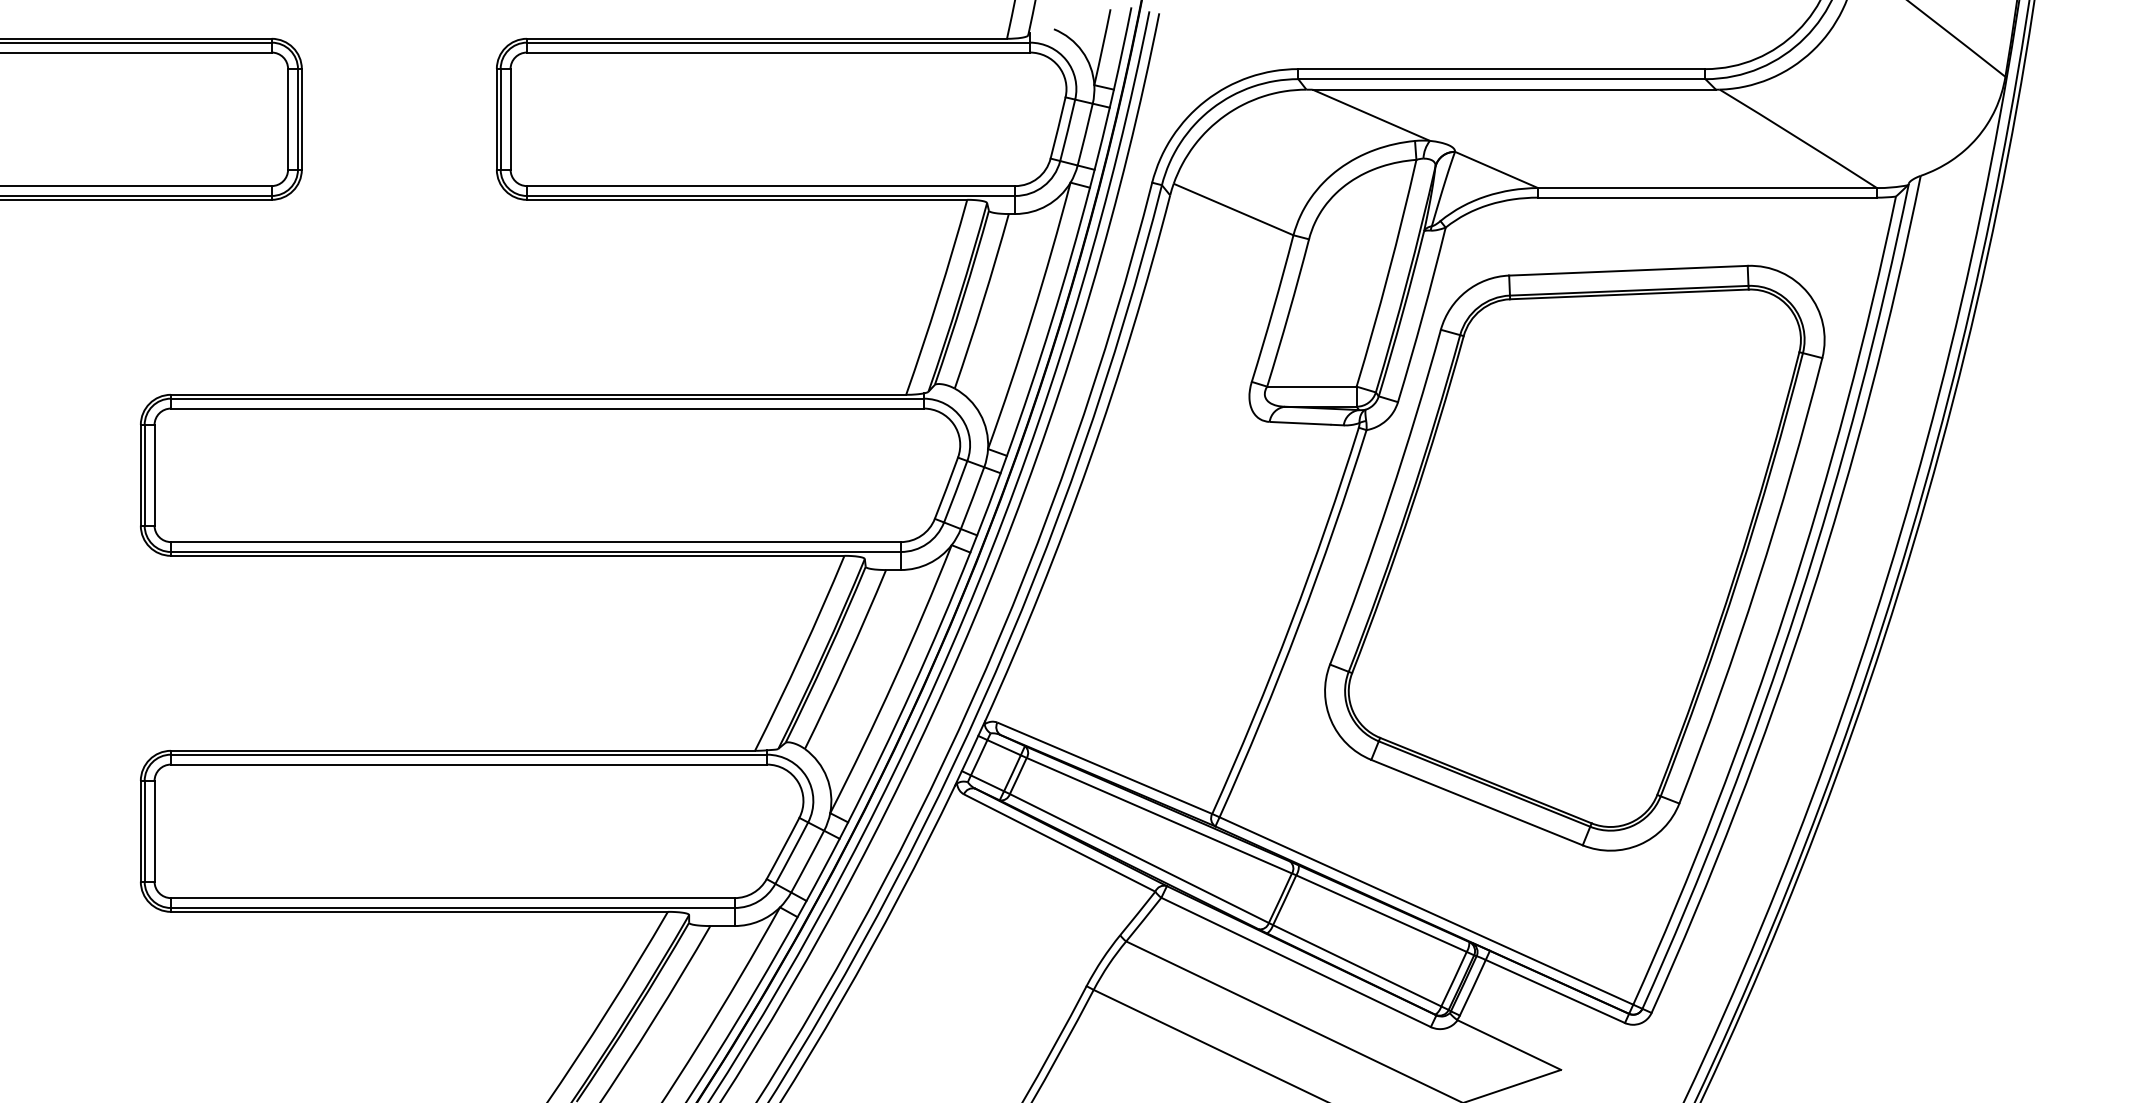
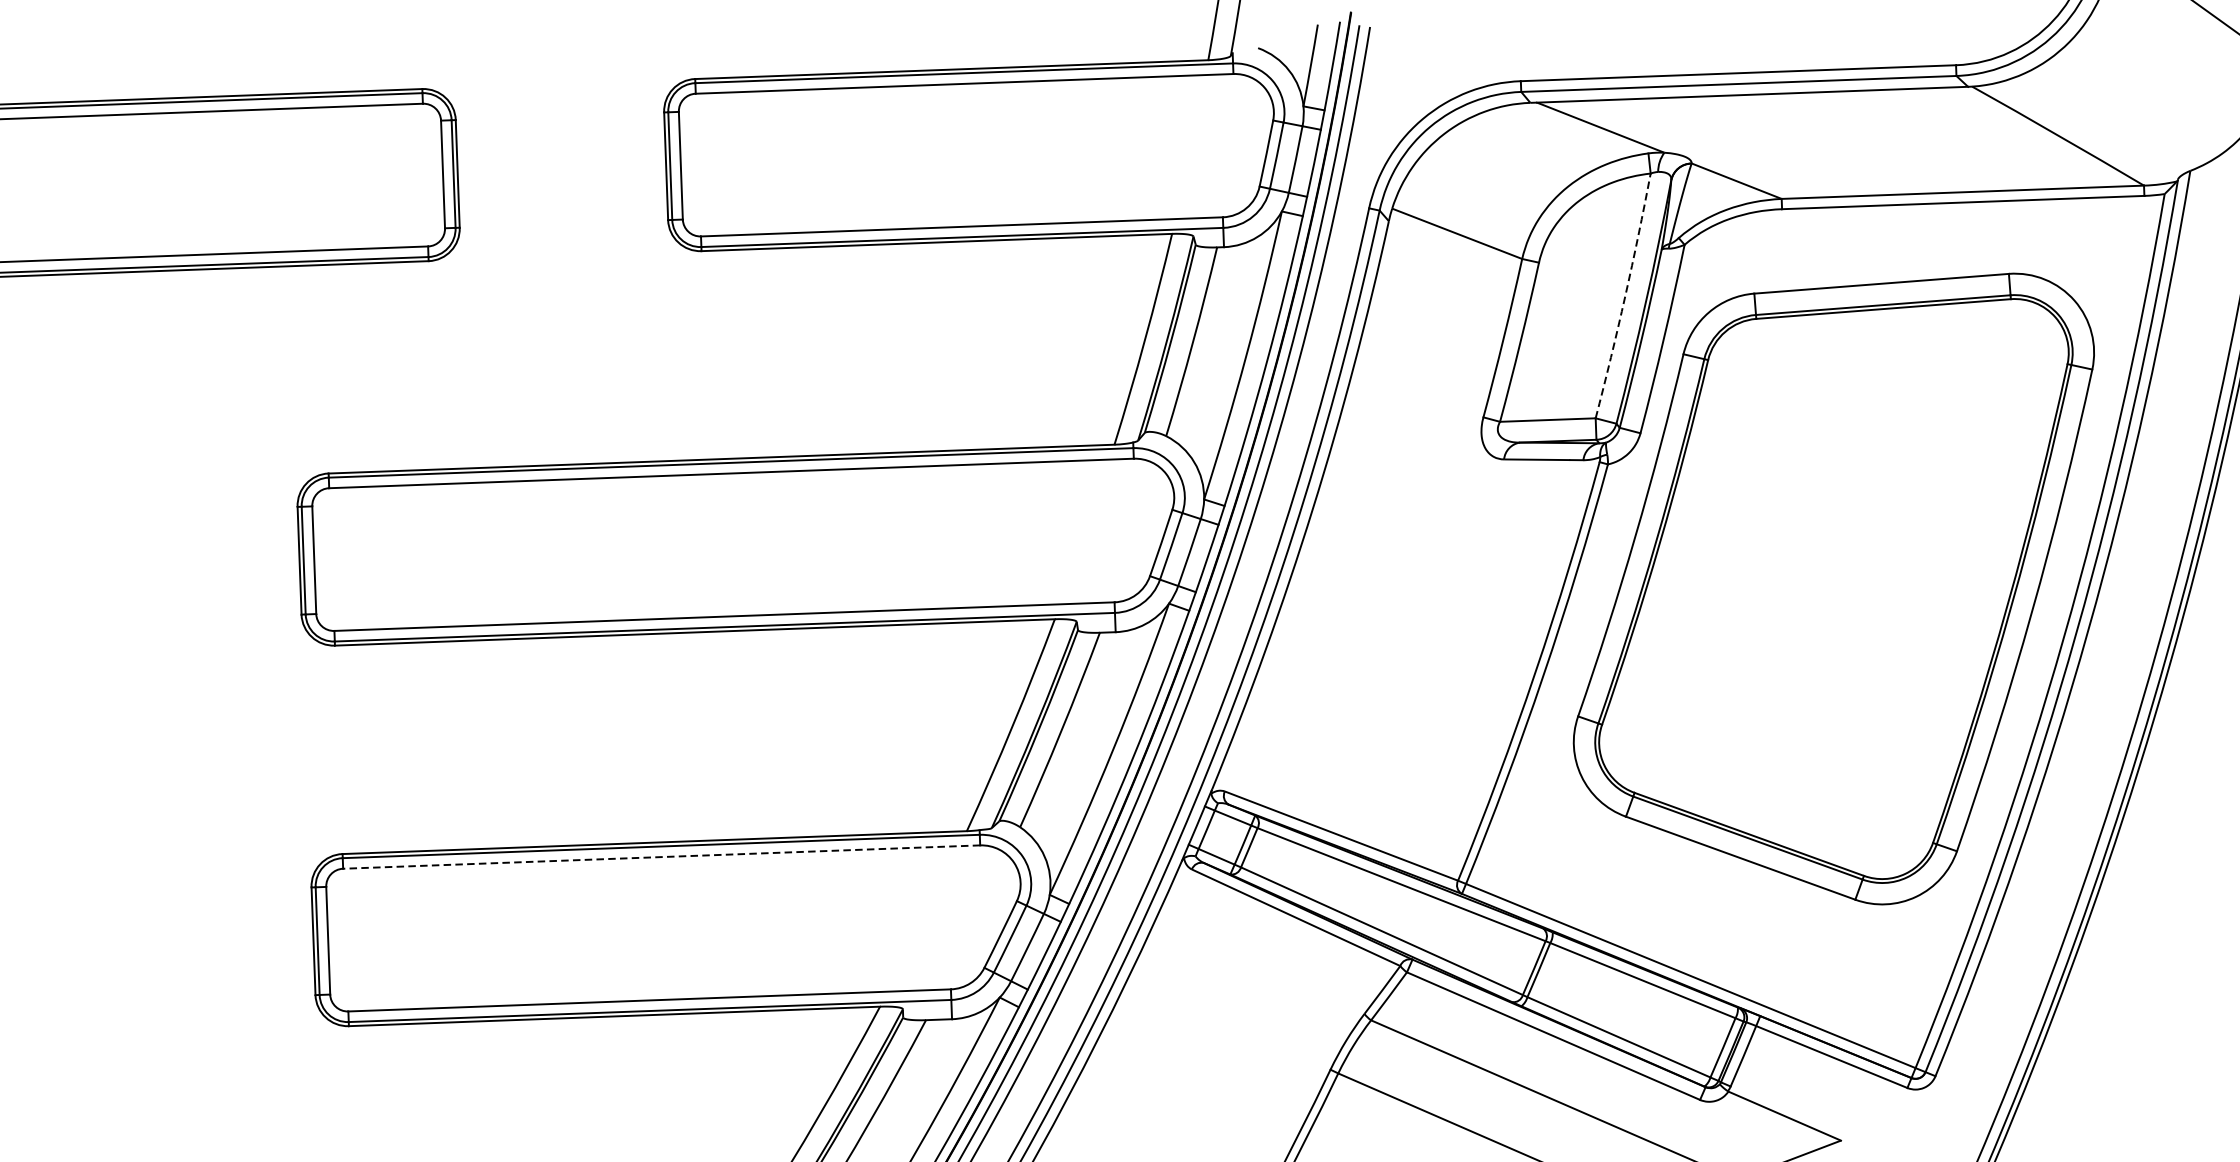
arc: (1388, 273) -> (1625, 296), solid -> dashed
line: (468, 764) -> (661, 857), solid -> dashed

